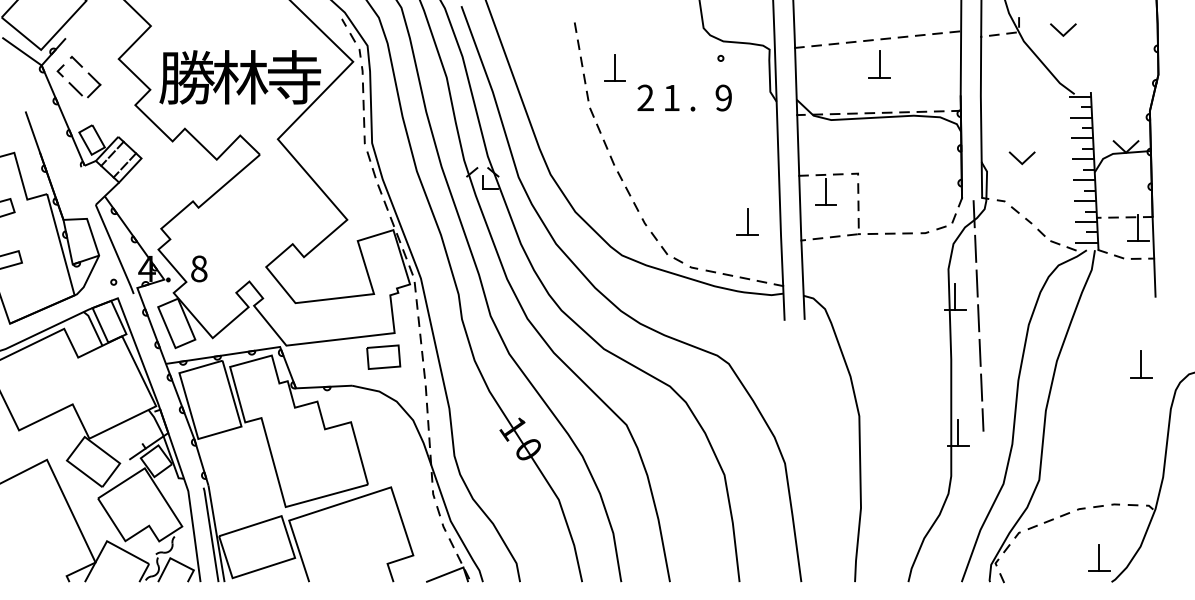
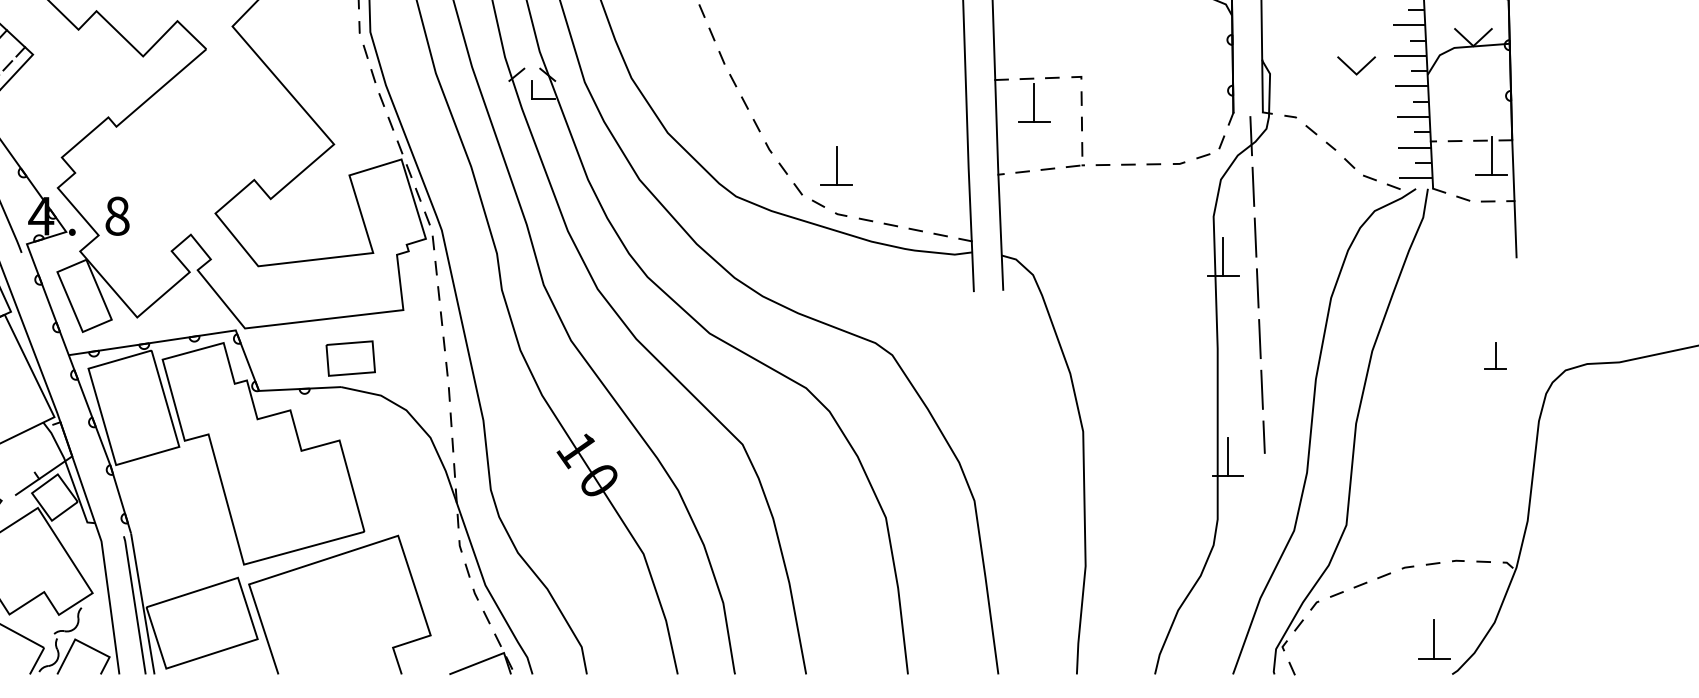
line: (1019, 160) -> (1352, 69), moved
part: (747, 221) -> (836, 165), moved
part: (383, 356) -> (350, 357), moved
part: (1141, 364) -> (1495, 356), size x0.7

